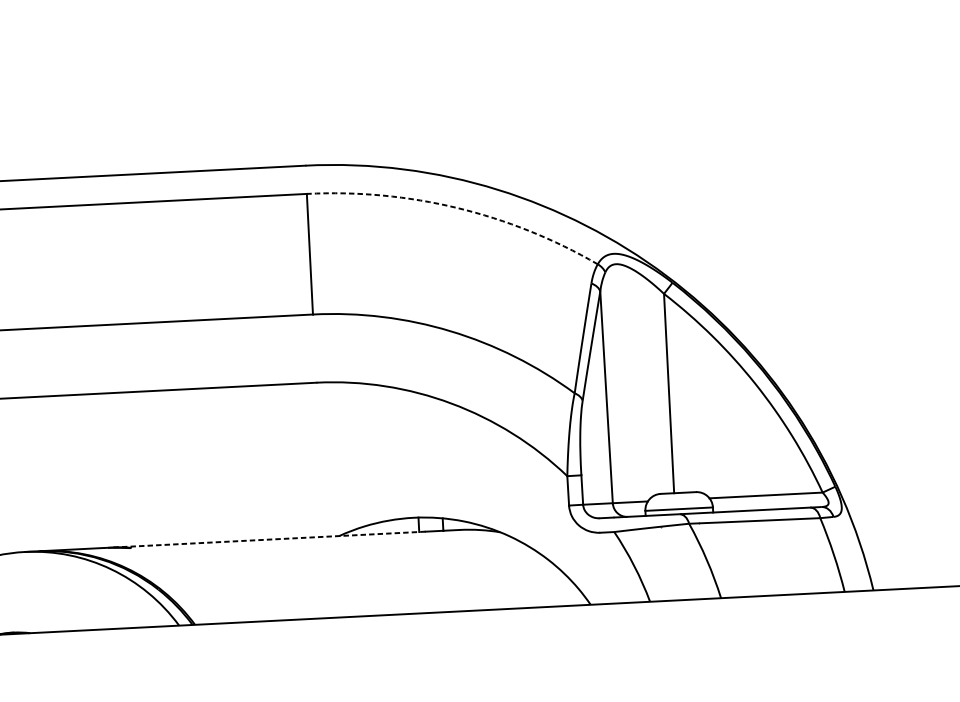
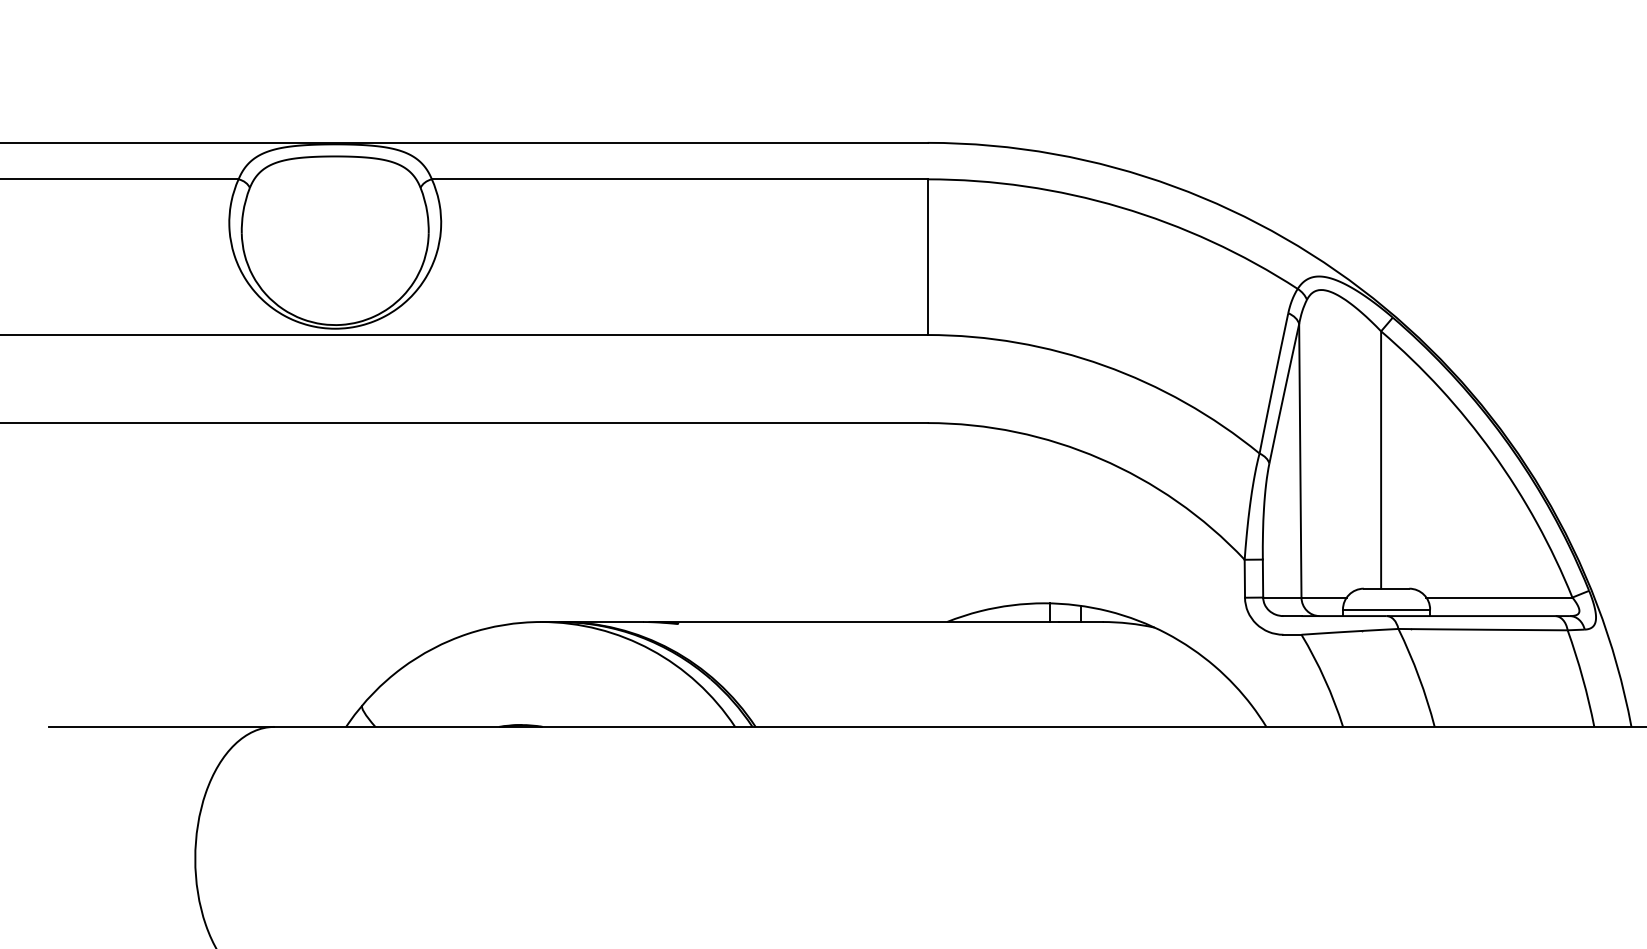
arc: (457, 208) -> (1120, 207), dashed -> solid
line: (268, 540) -> (855, 622), dashed -> solid

